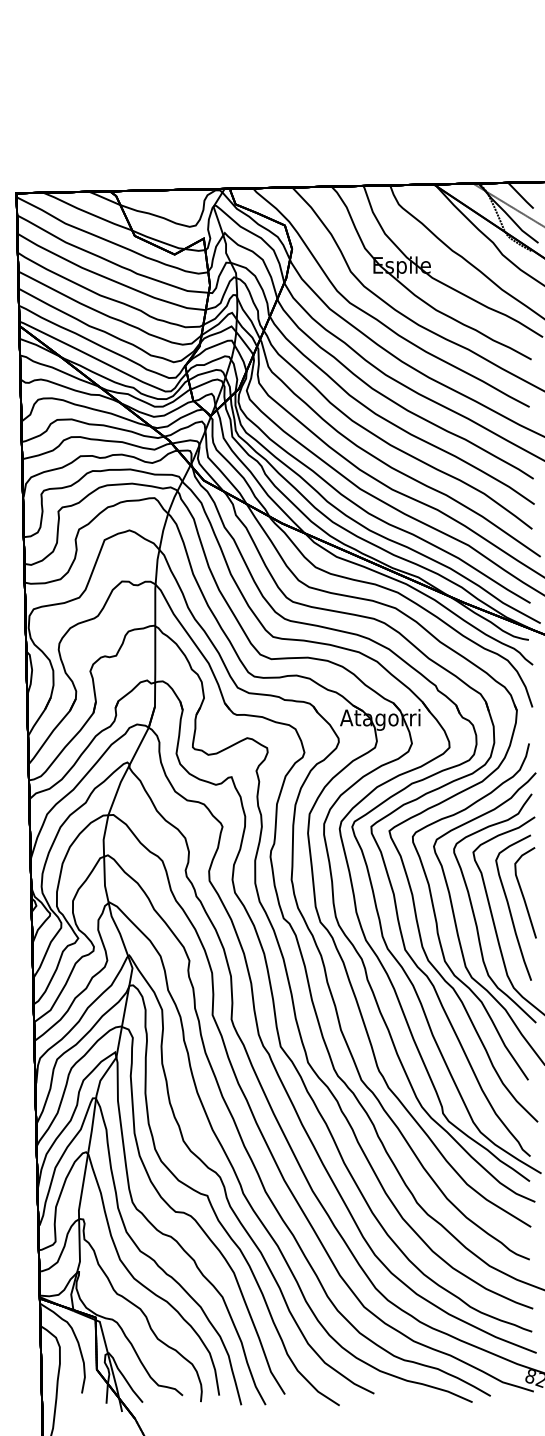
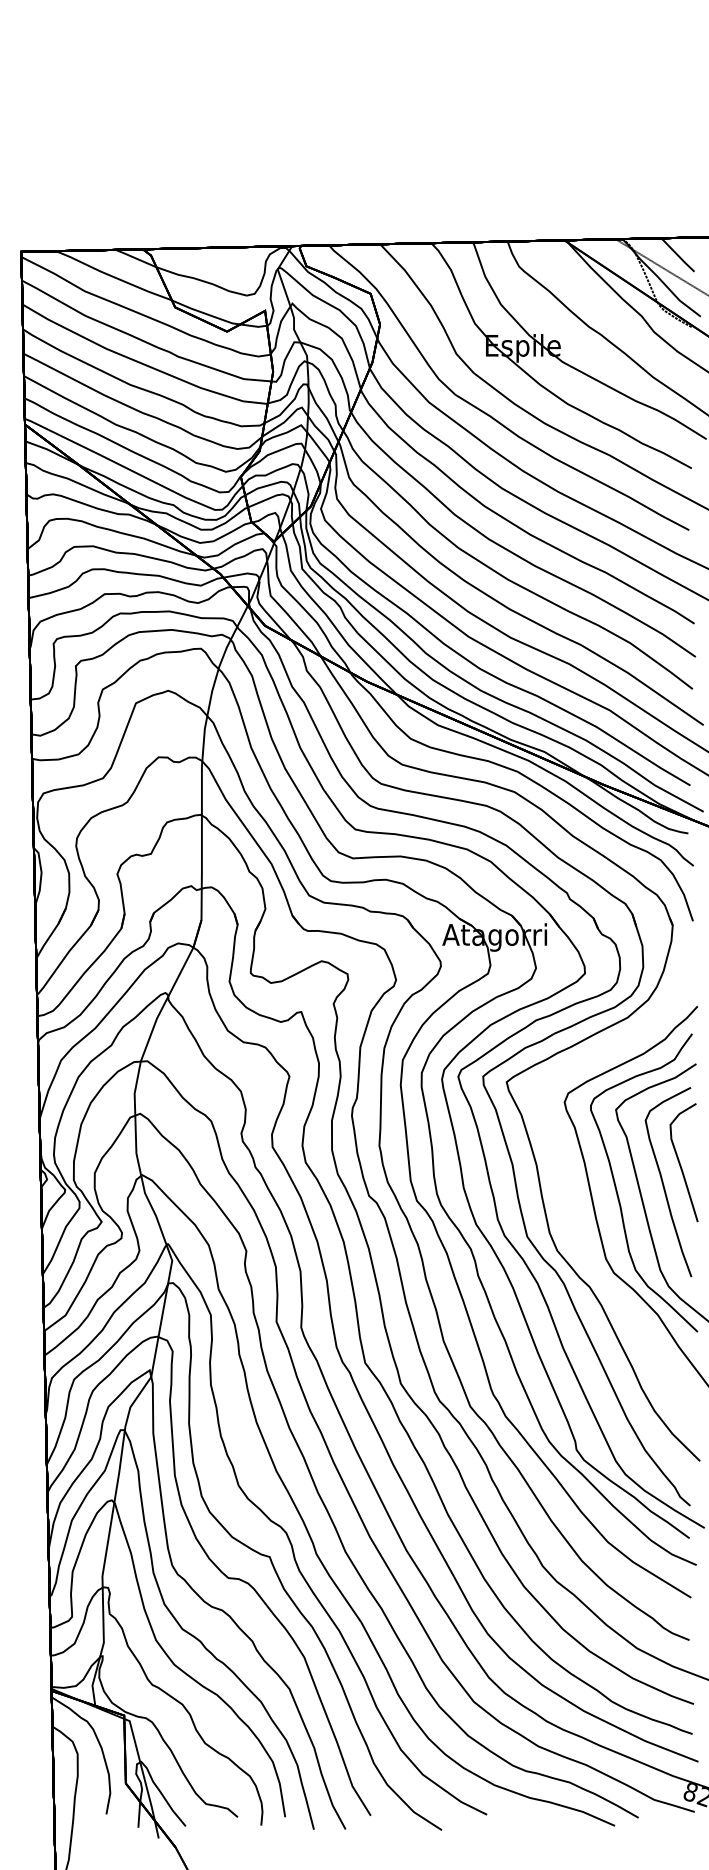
curve: (436, 919) -> (568, 1197), removed

